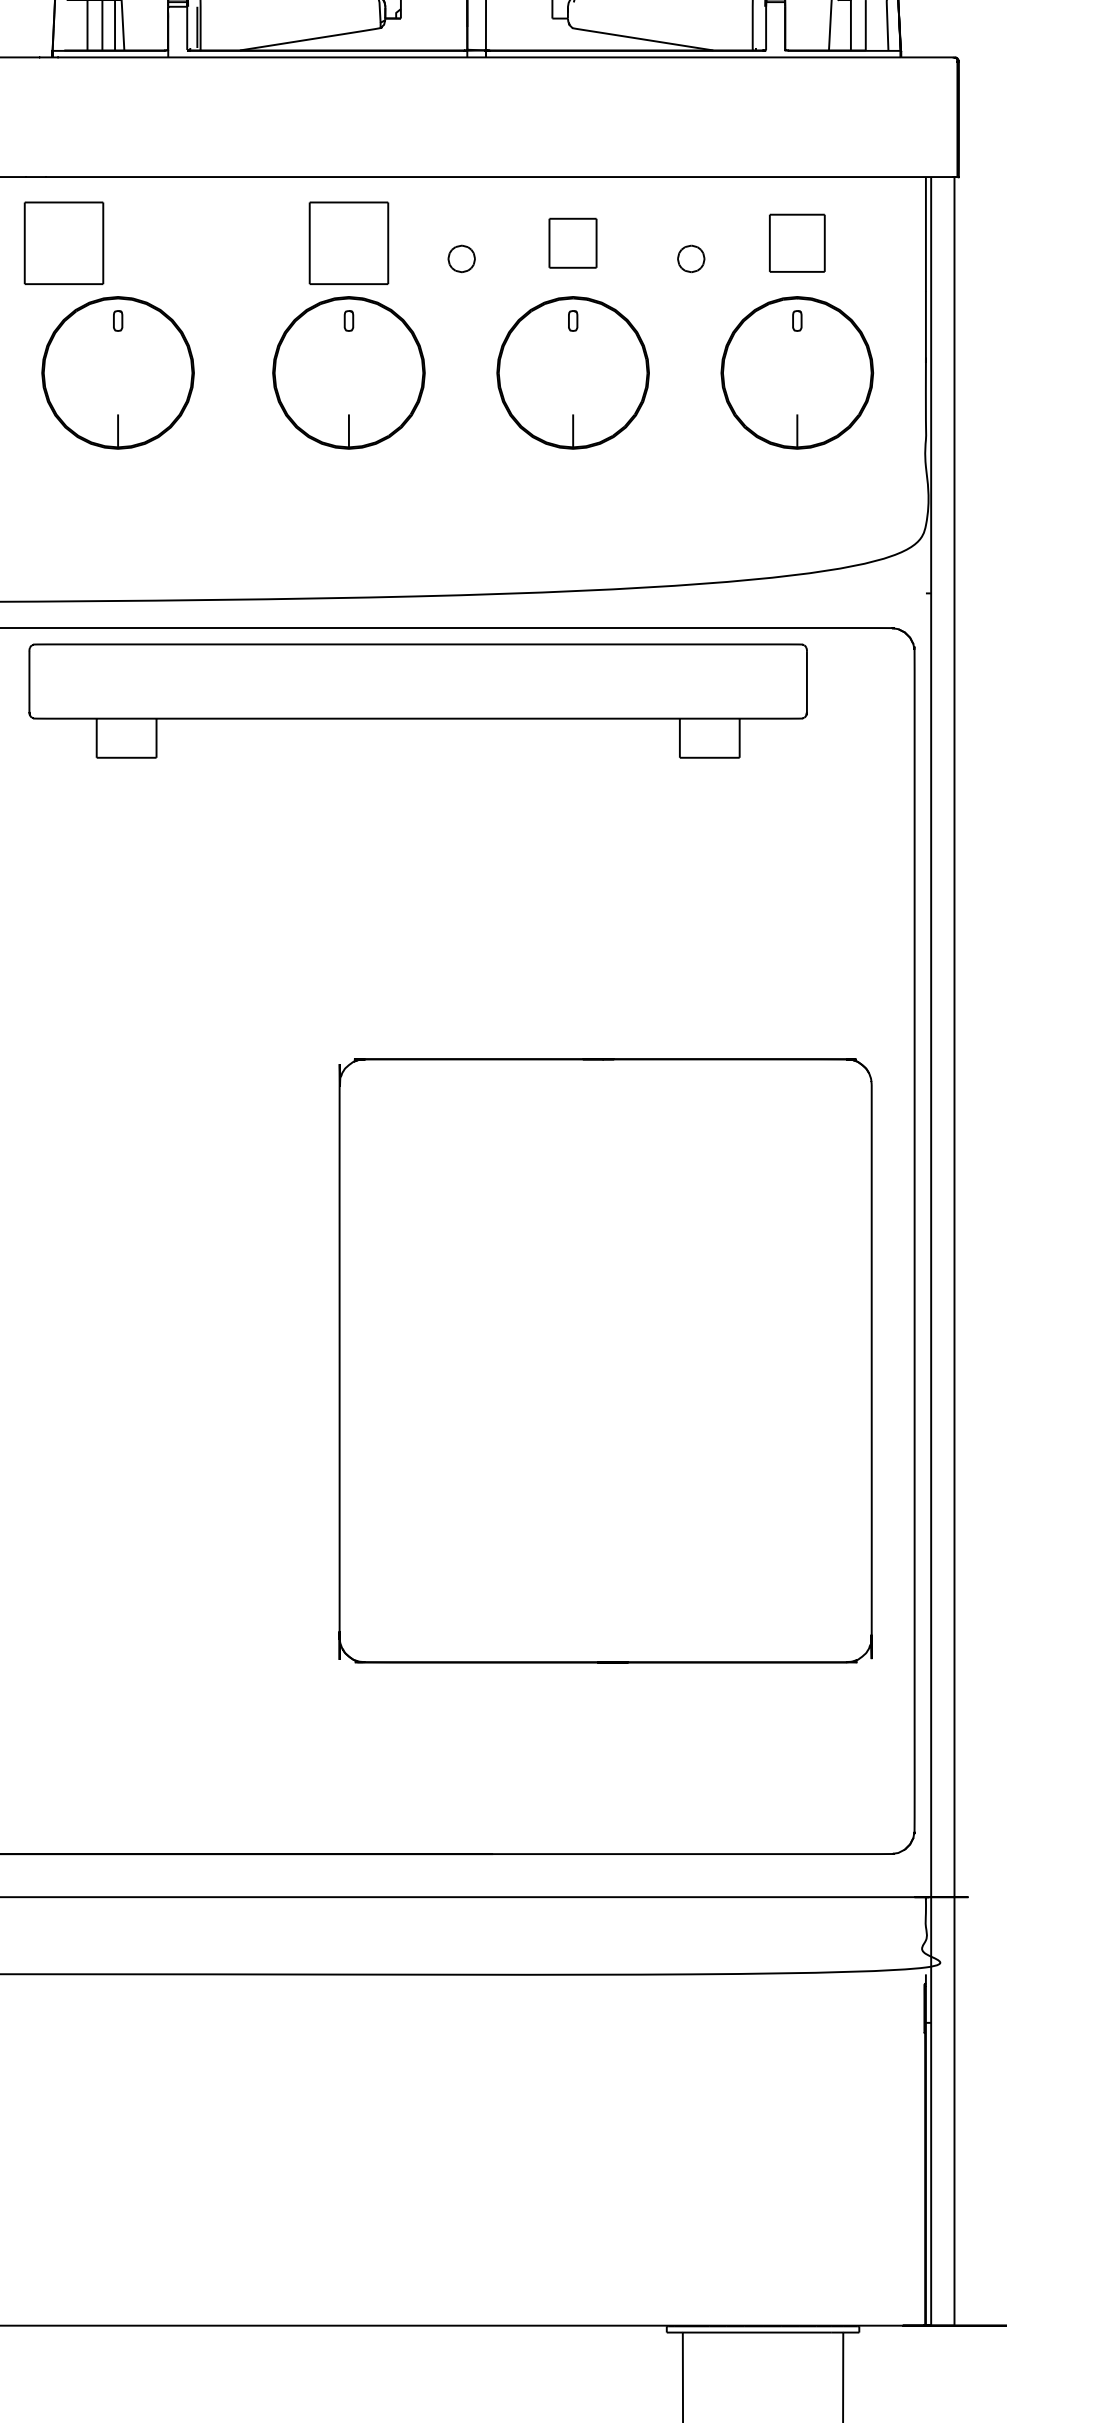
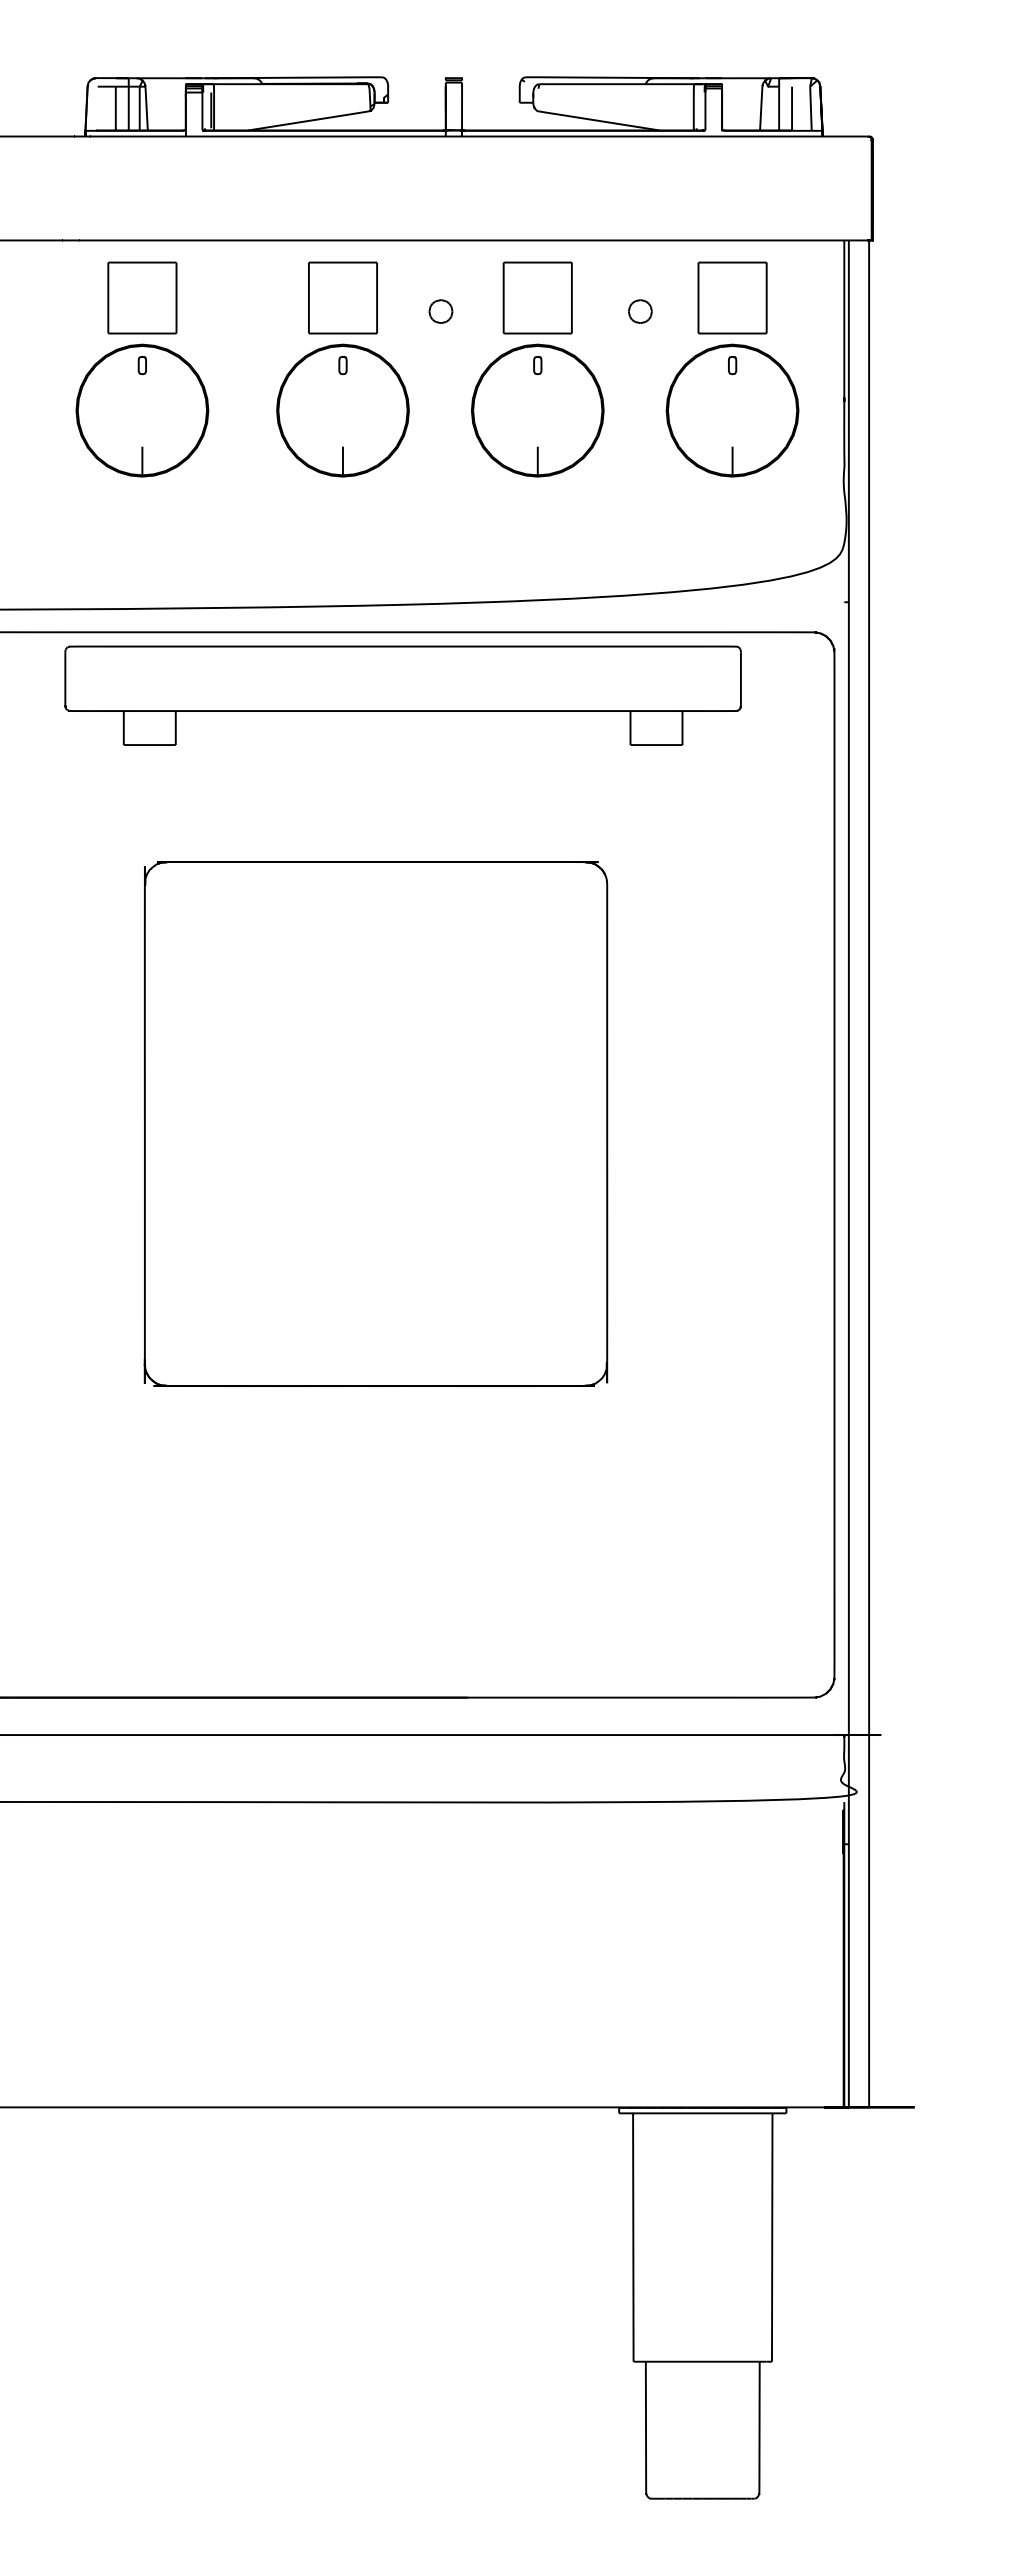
part: (64, 242) -> (142, 297), moved
part: (572, 242) -> (537, 297), size x1.67
part: (797, 242) -> (732, 297), size x1.43
part: (605, 1360) -> (375, 1123), moved

